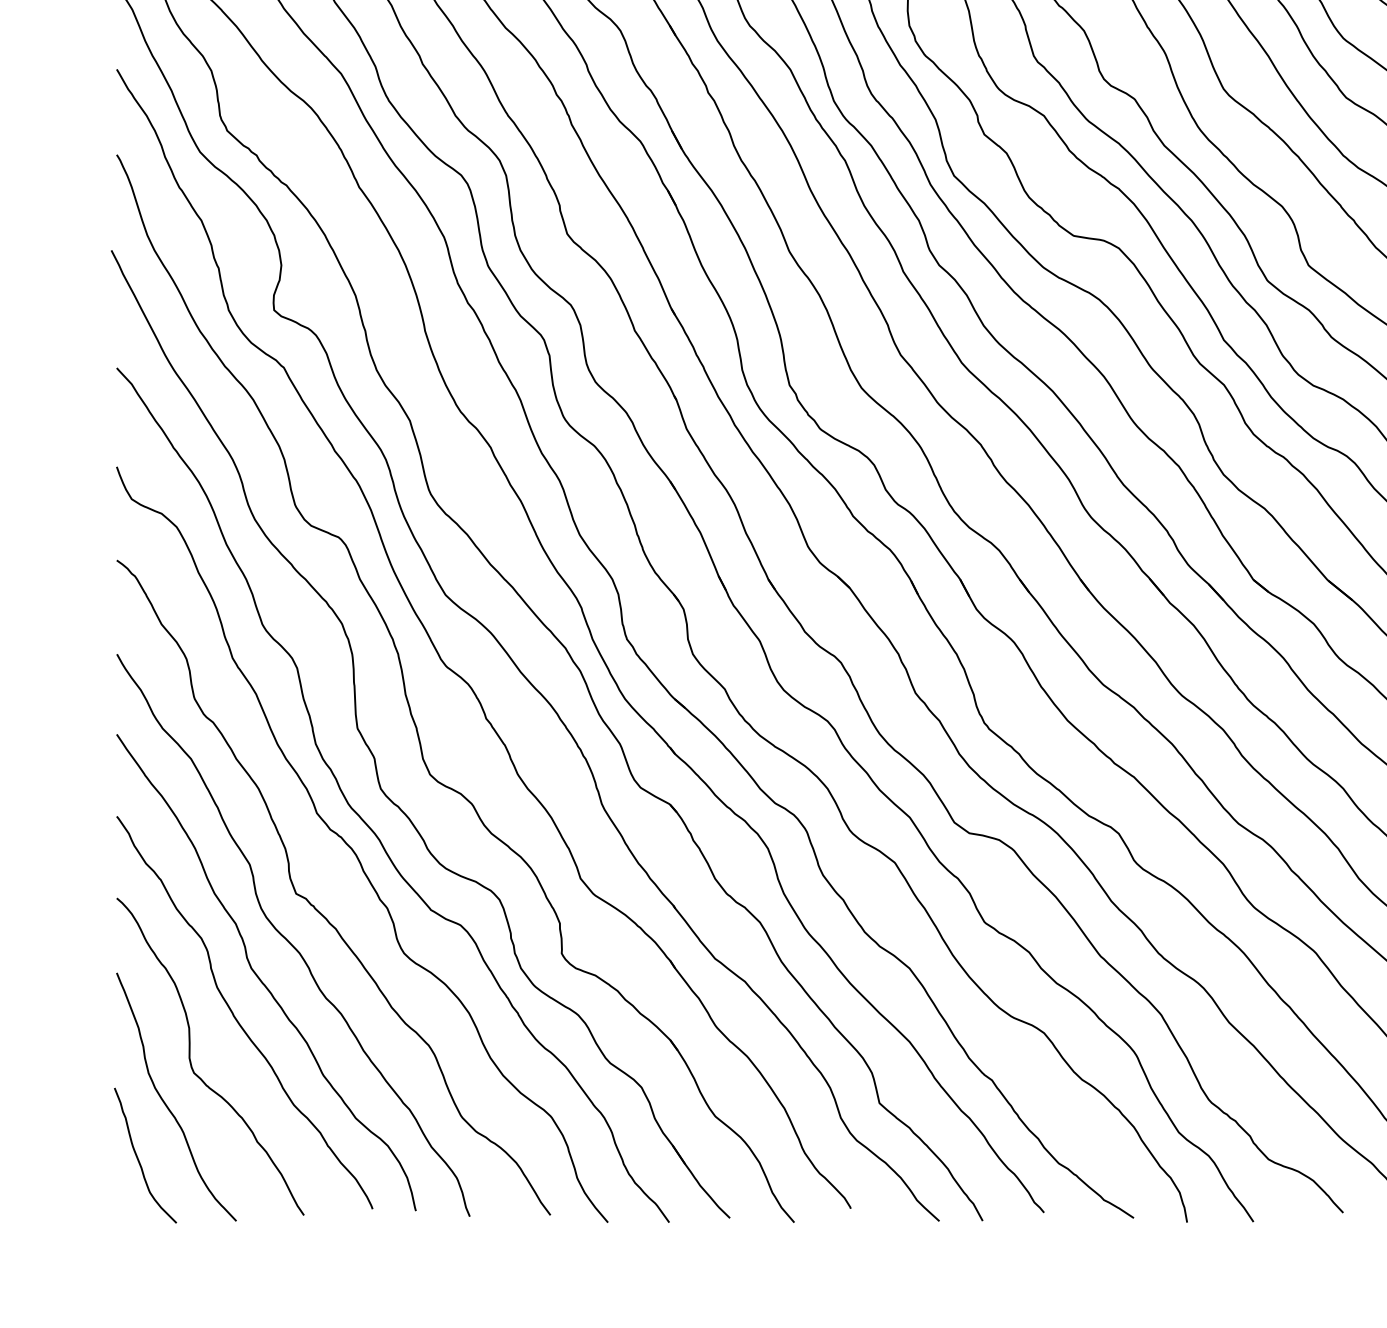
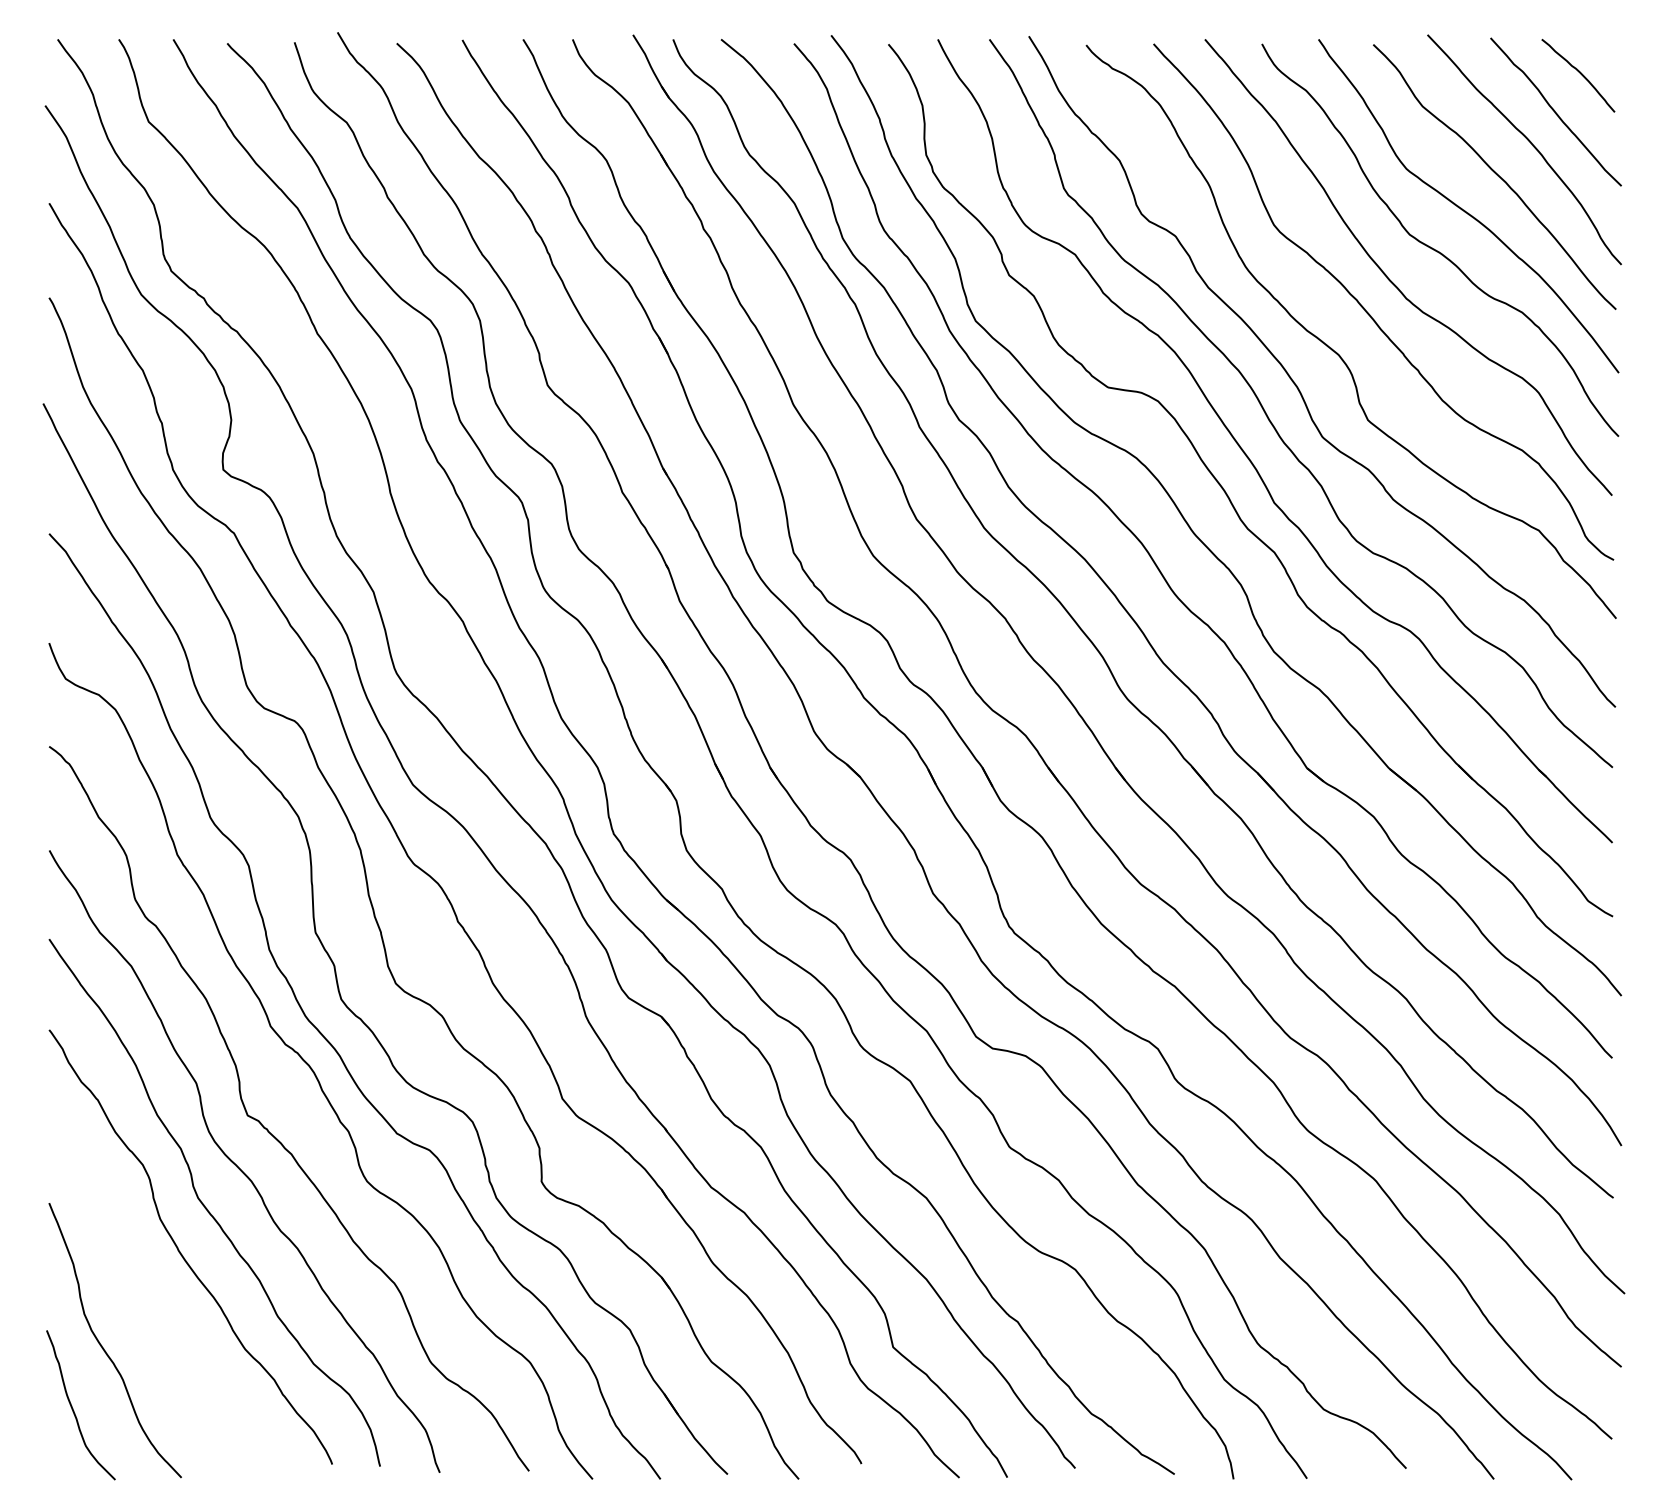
curve: (191, 1060) -> (131, 1299), removed

